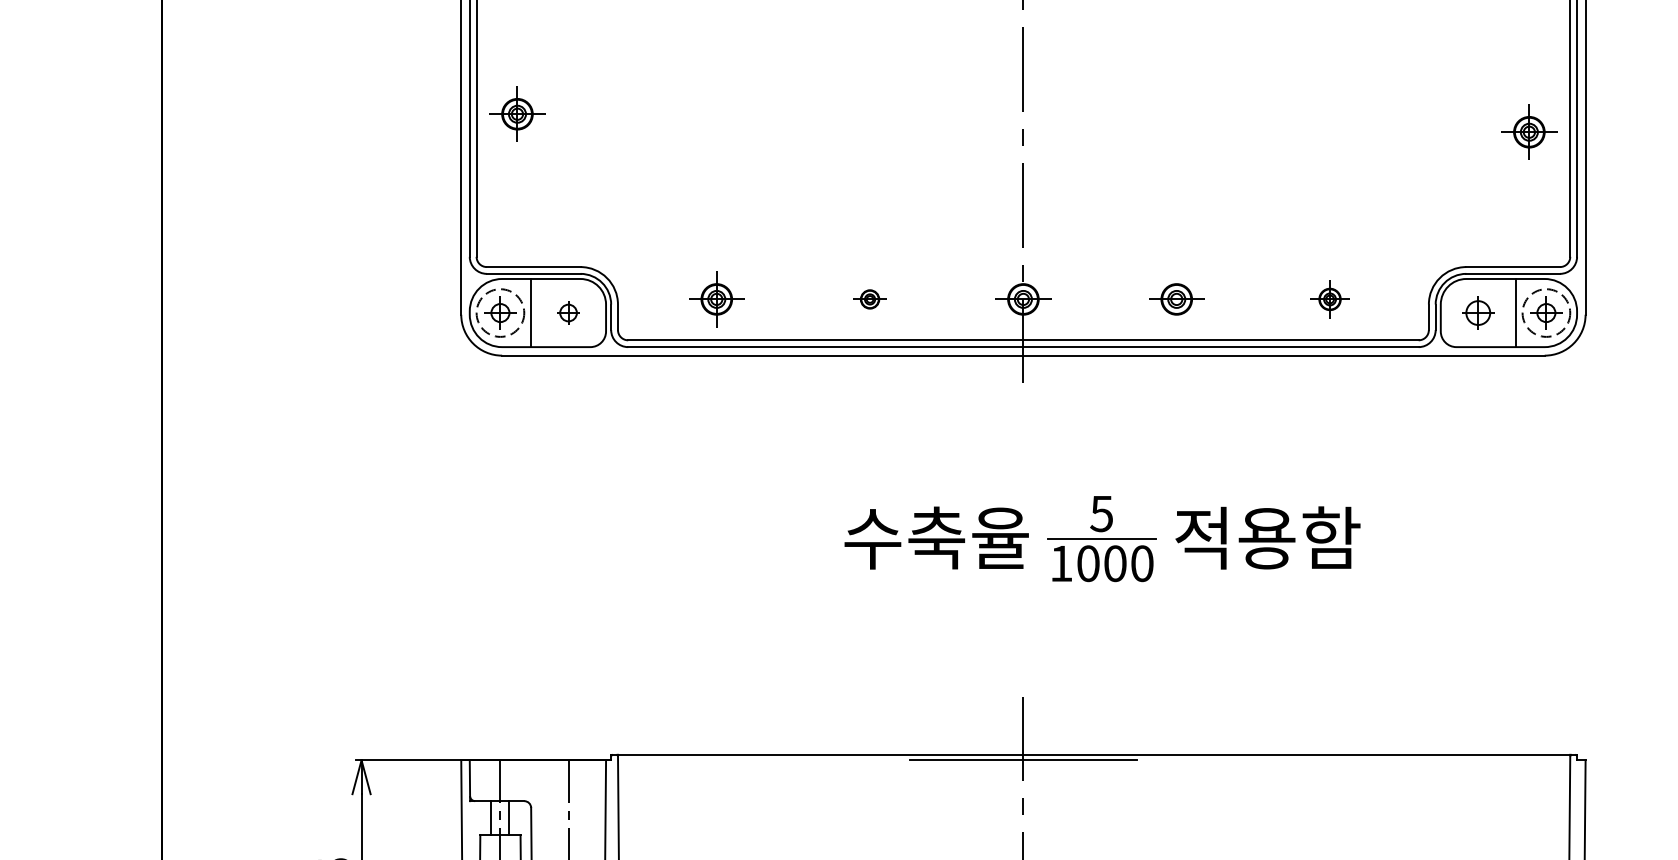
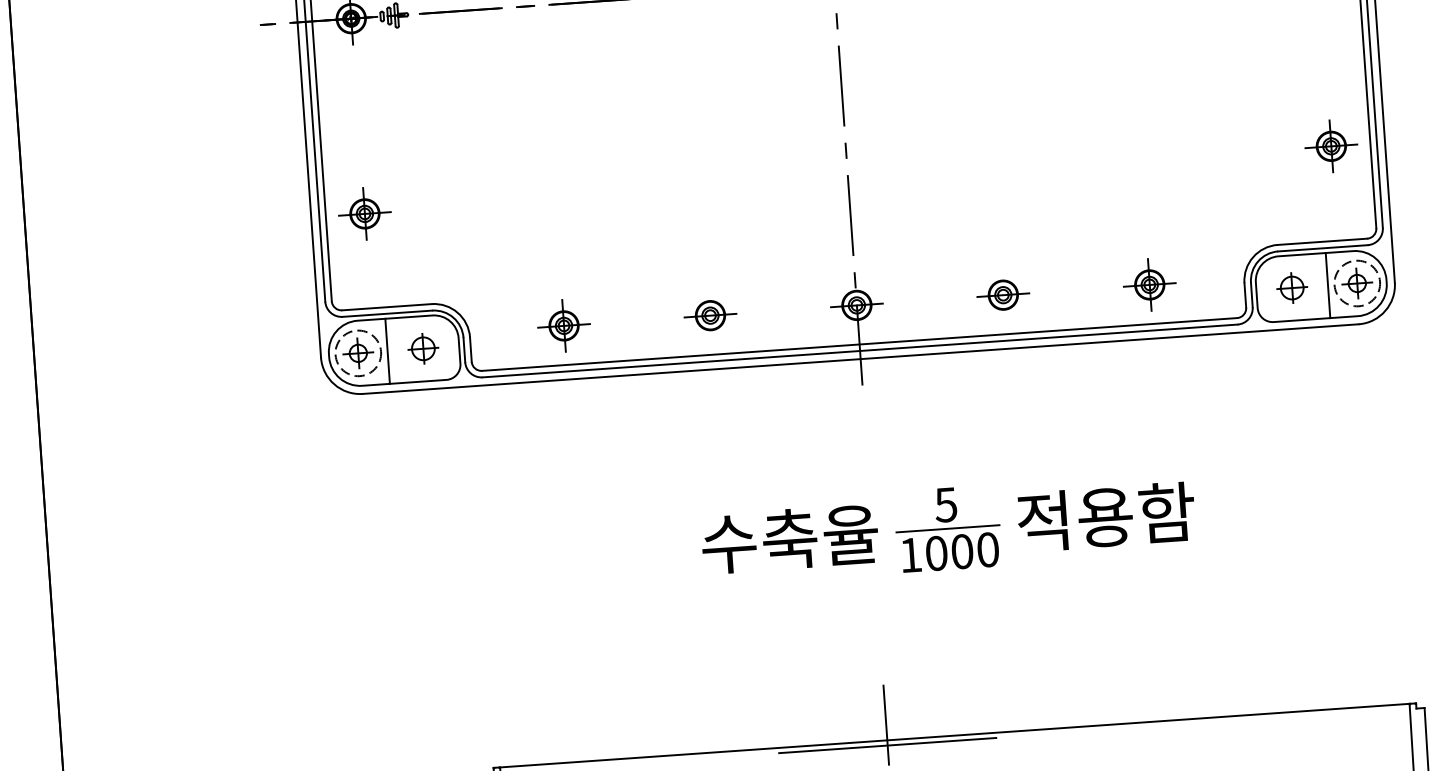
part: (517, 113) -> (364, 213), moved
part: (1529, 131) -> (1331, 145), moved
part: (869, 299) -> (709, 315), size x1.67
part: (1329, 299) -> (1149, 285), size x1.43
part: (568, 312) -> (423, 348), size x1.43

